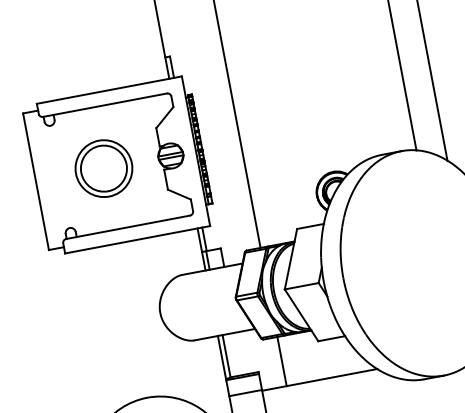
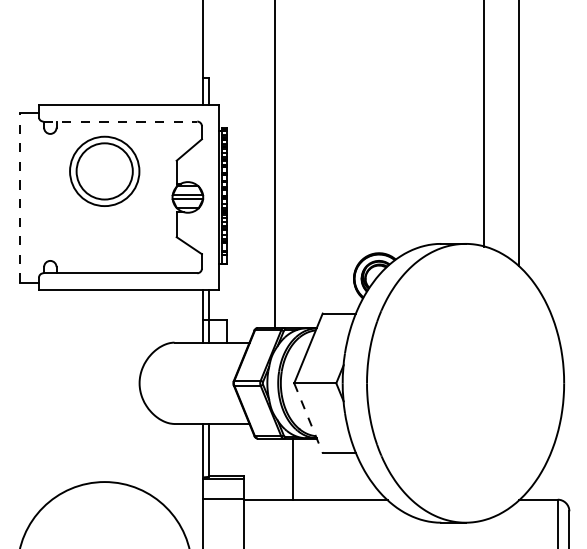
line: (105, 105) -> (120, 121), solid -> dashed
part: (103, 167) -> (104, 170), moved
line: (36, 181) -> (20, 197), solid -> dashed
line: (301, 315) -> (308, 418), solid -> dashed
line: (281, 361) -> (292, 468), moved

